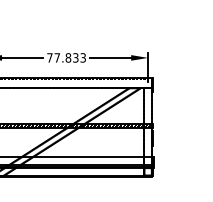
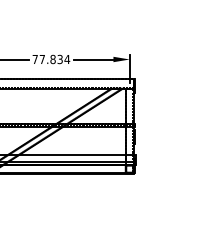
text: (83, 57) -> (67, 59), 77.833 -> 77.834

